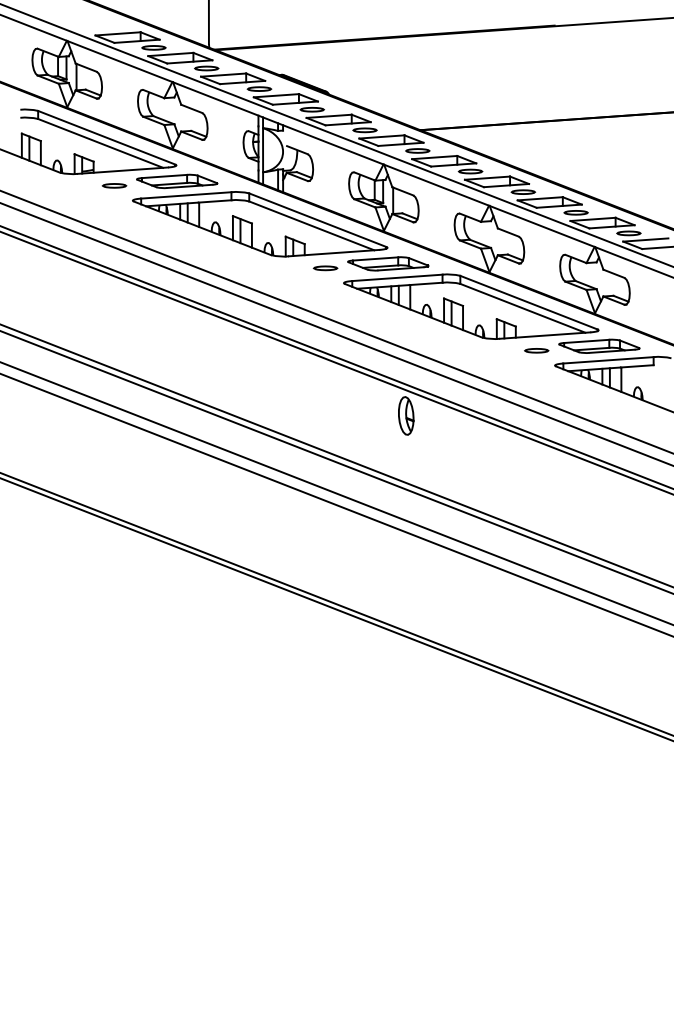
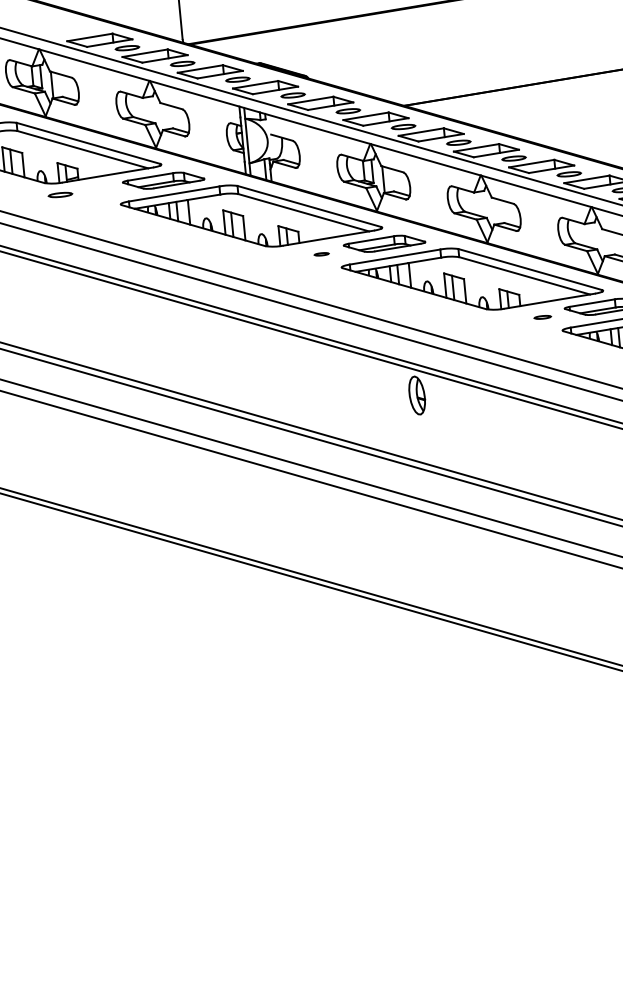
part: (114, 185) -> (60, 194), moved
part: (325, 268) -> (321, 254), size x0.6
part: (536, 350) -> (542, 317), size x0.7

